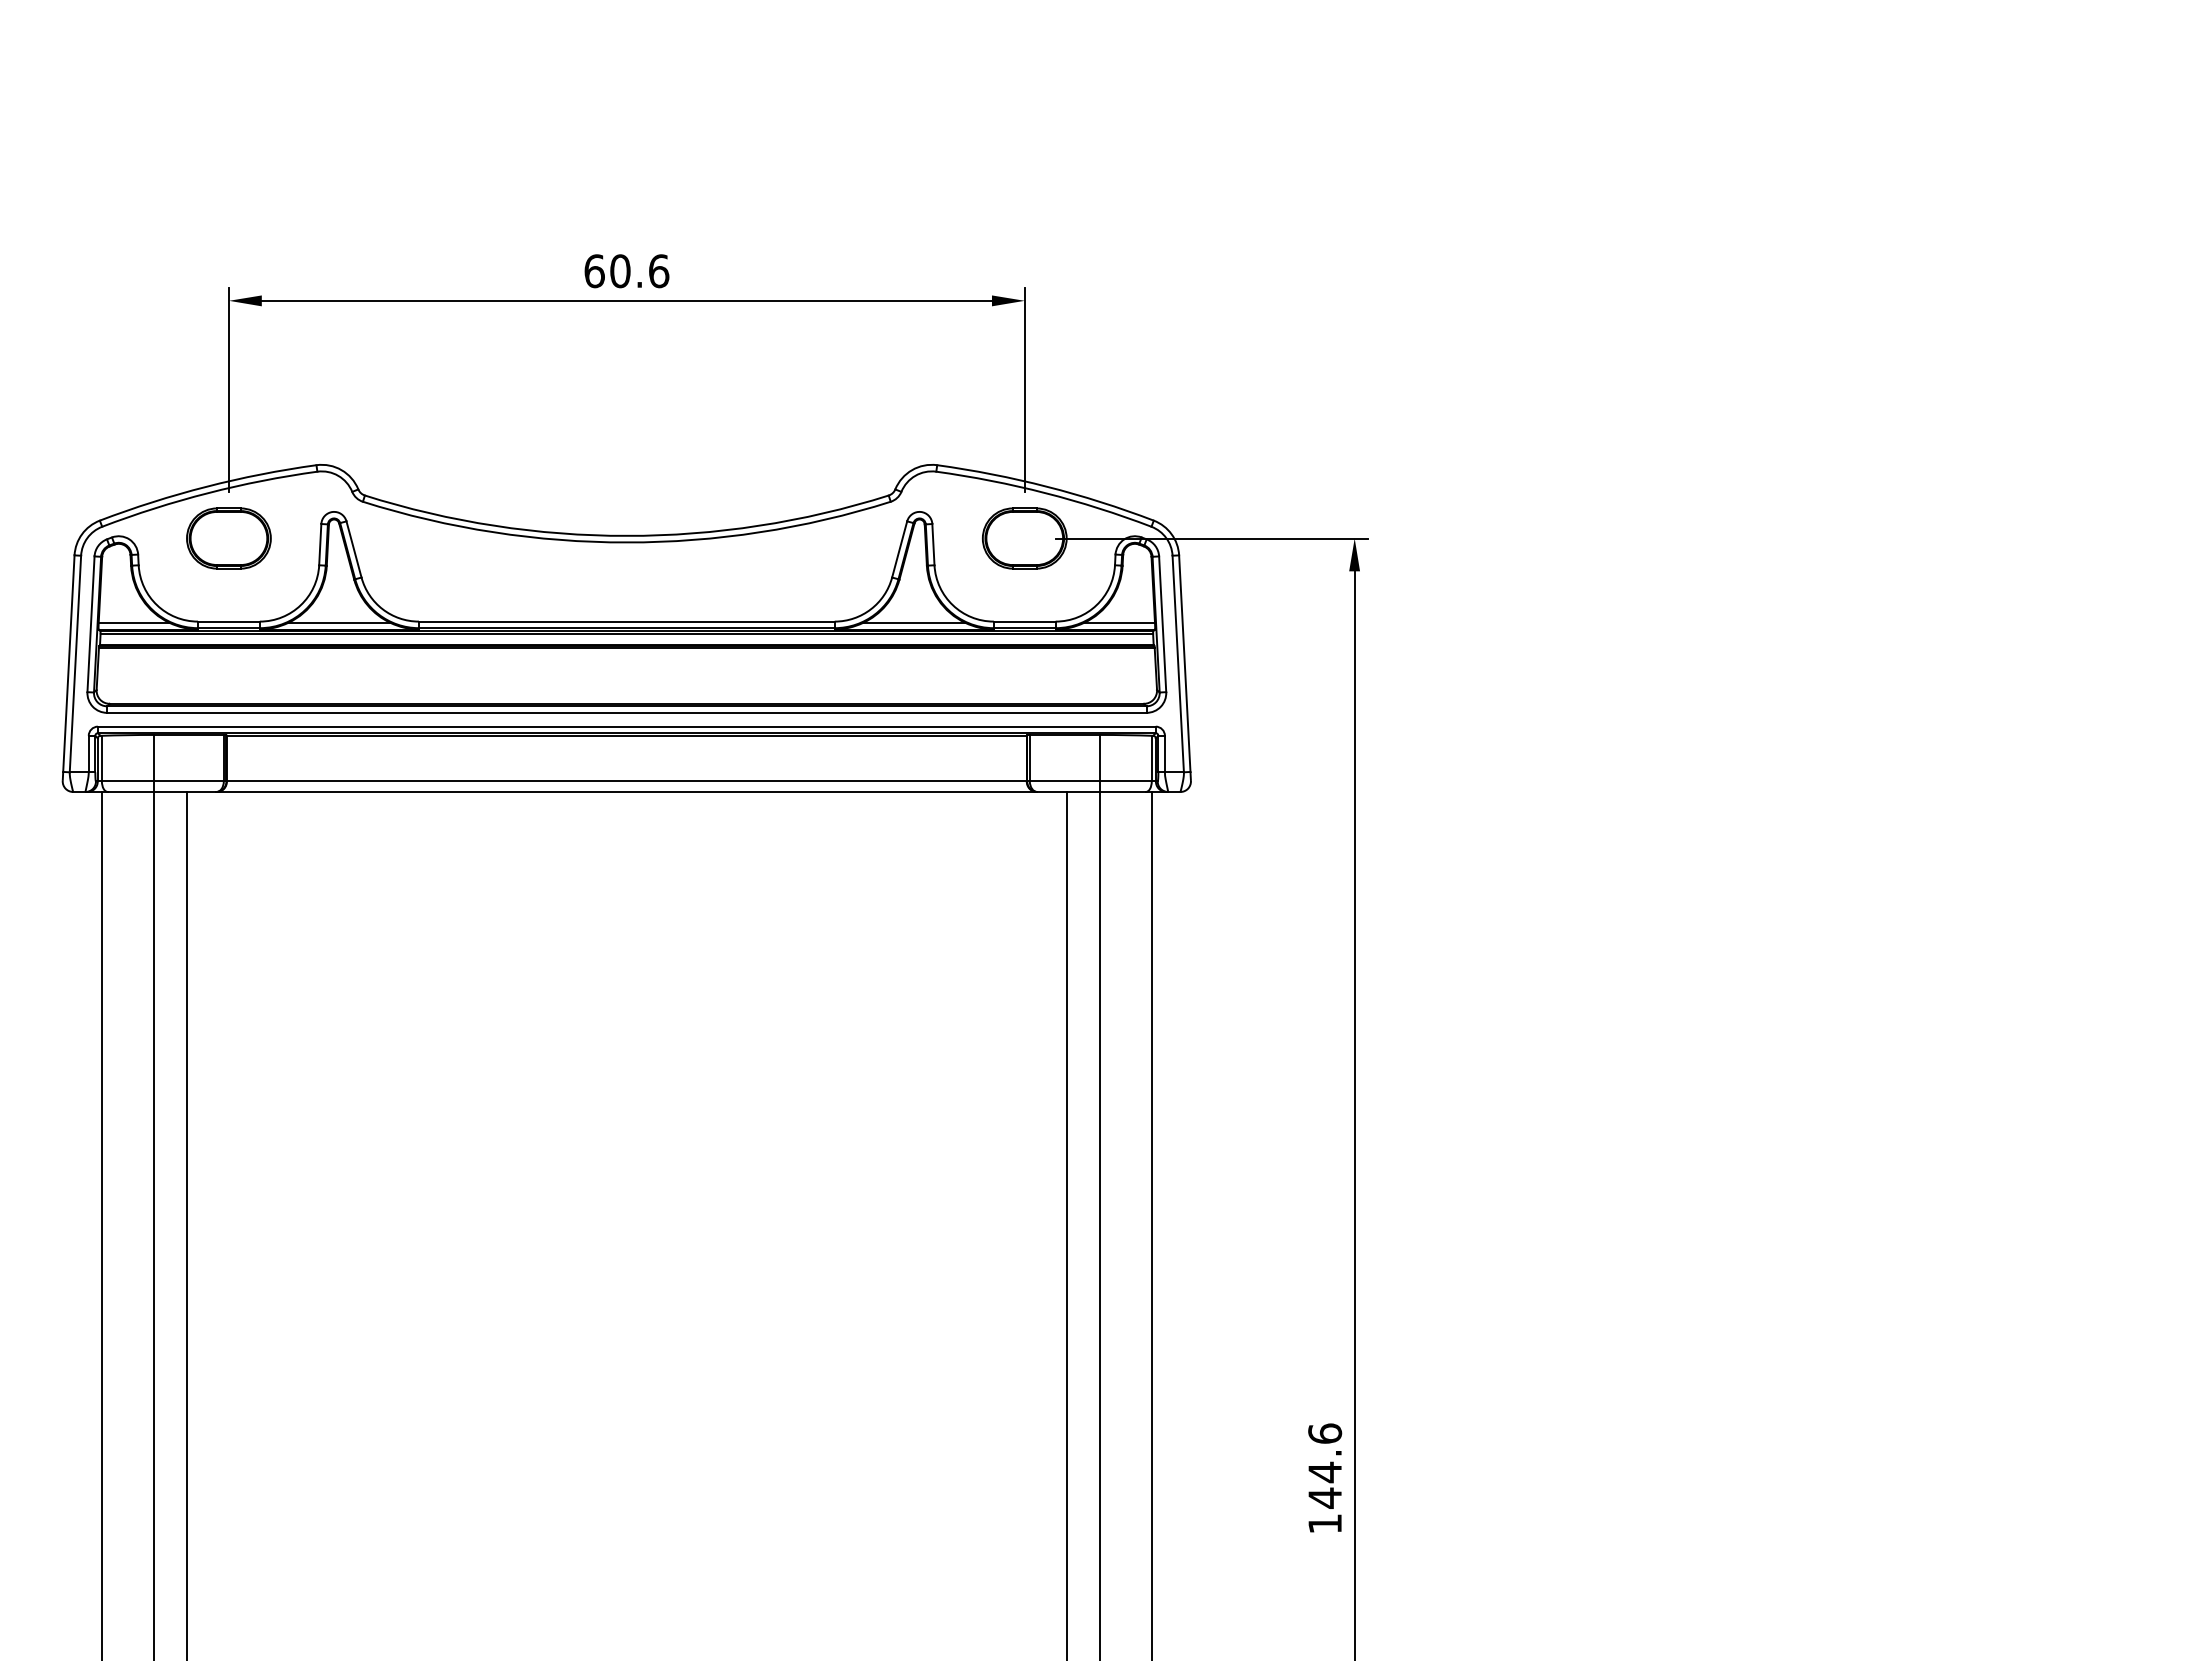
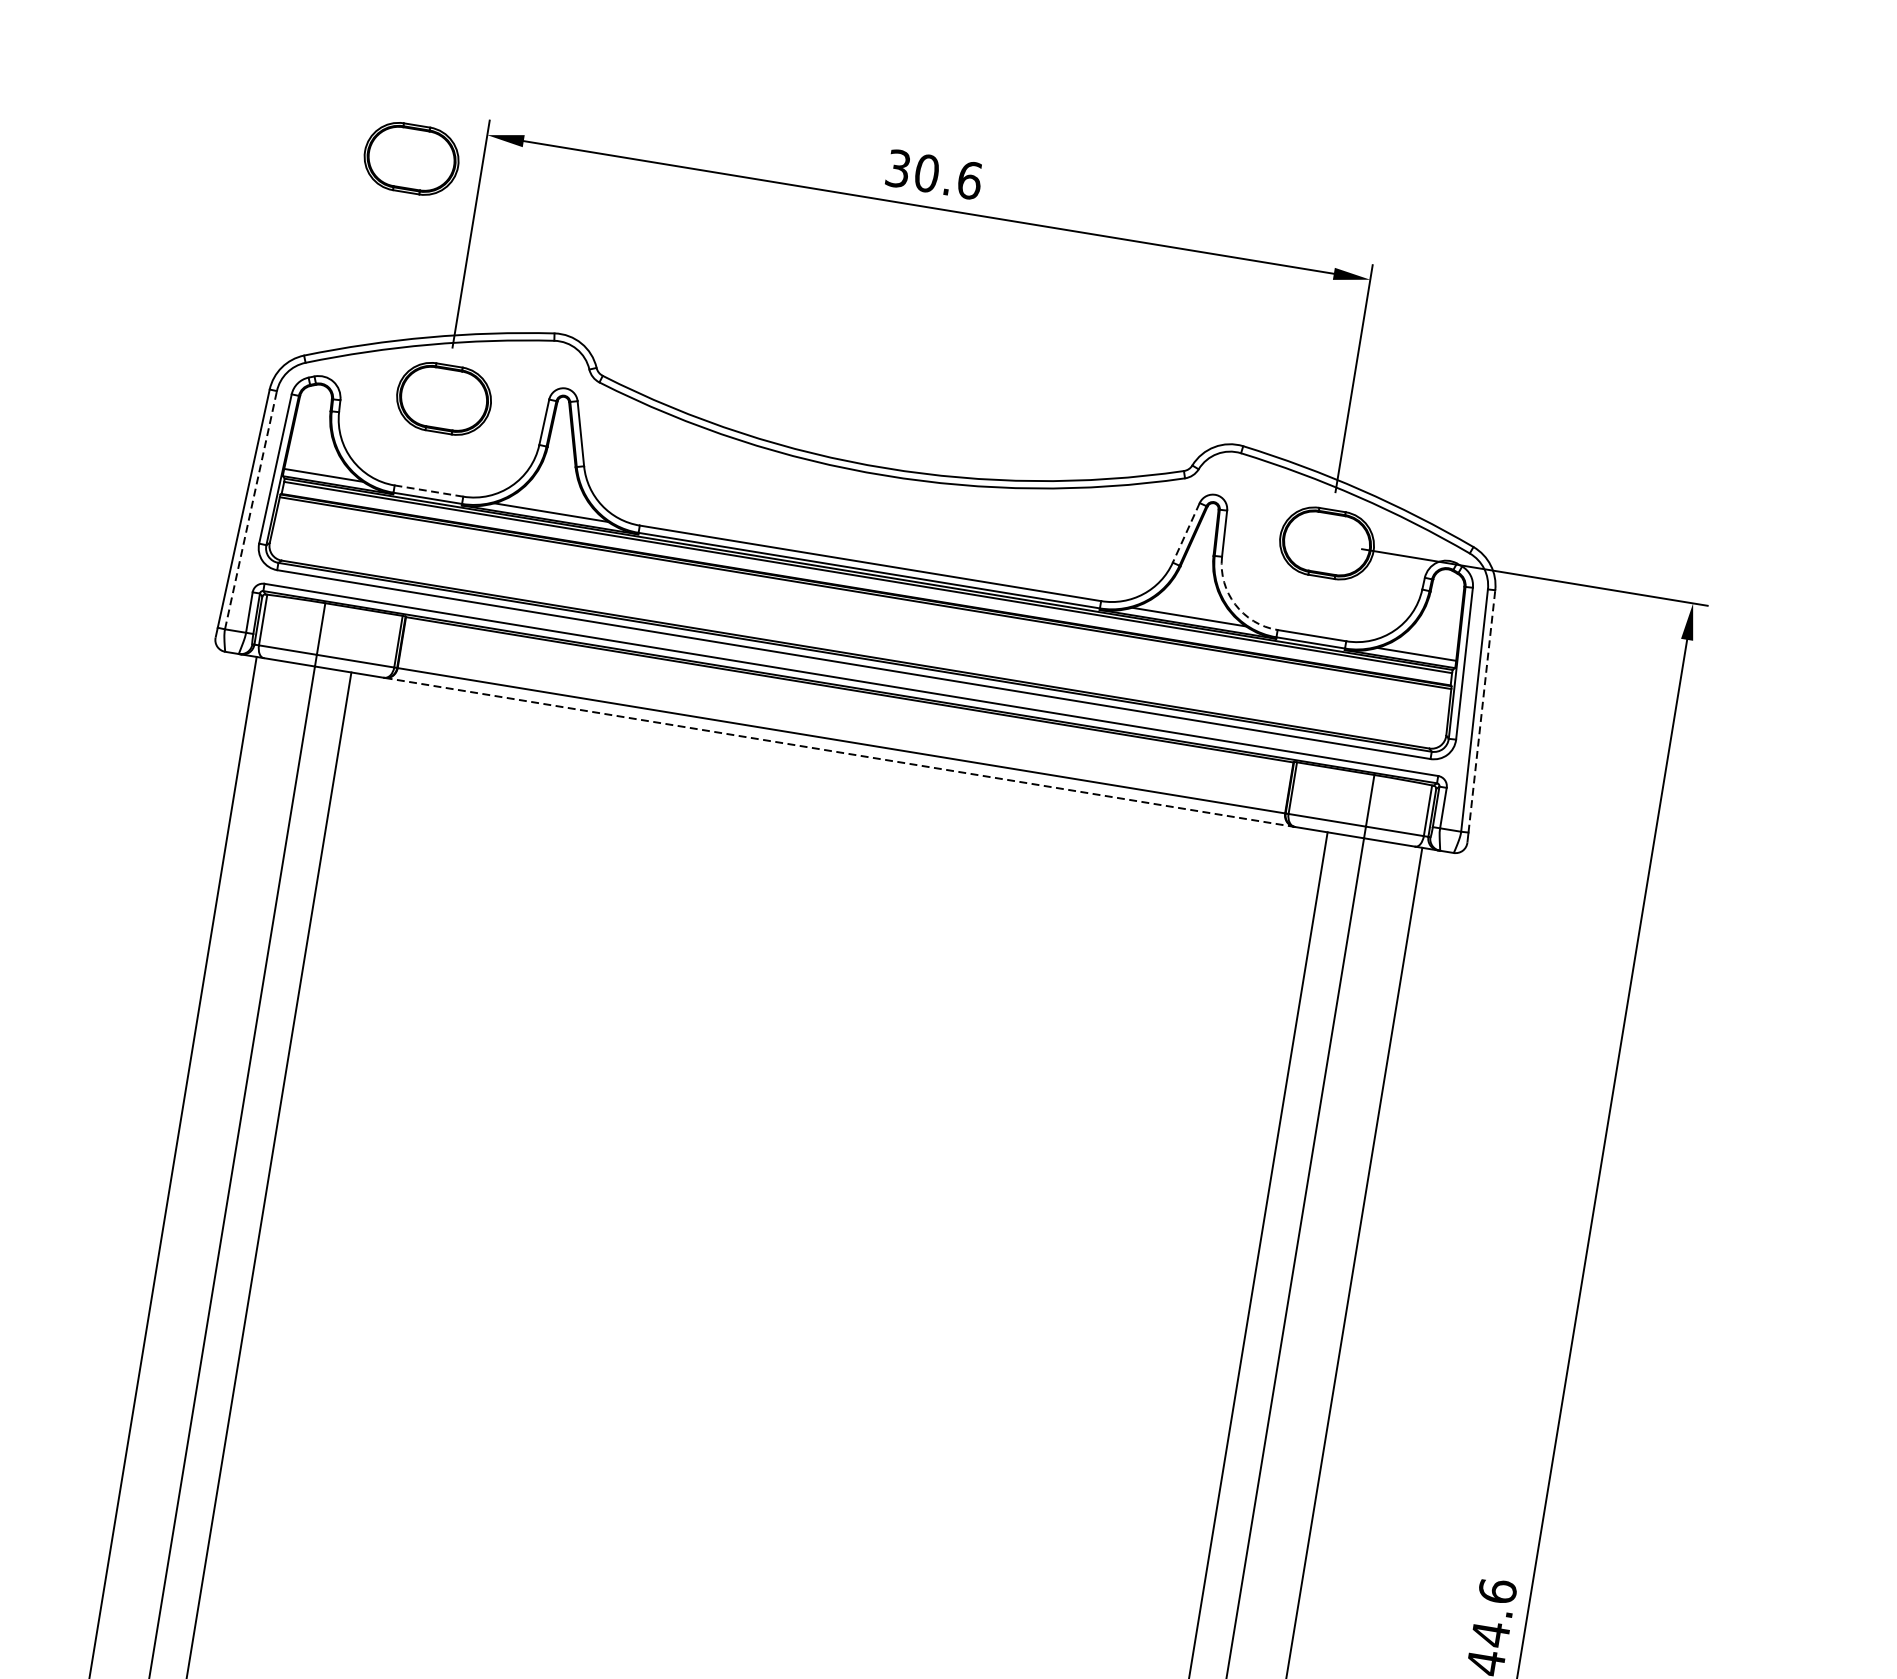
text: (594, 271) -> (898, 169), 60.6 -> 30.6
part: (165, 332) -> (411, 158), added
line: (899, 549) -> (1186, 532), solid -> dashed
arc: (952, 605) -> (1234, 604), solid -> dashed
line: (228, 621) -> (428, 490), solid -> dashed
line: (75, 663) -> (251, 509), solid -> dashed
line: (1184, 663) -> (1481, 711), solid -> dashed
line: (626, 792) -> (839, 752), solid -> dashed

